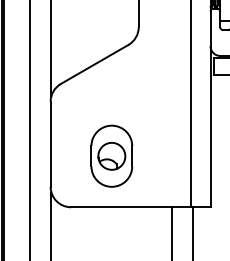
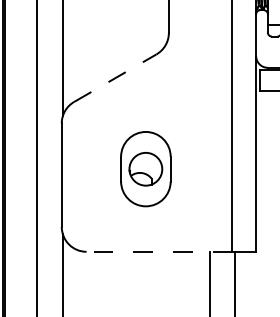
line: (95, 64) -> (116, 78), solid -> dashed
part: (111, 155) -> (145, 168), moved
line: (131, 207) -> (160, 252), solid -> dashed

